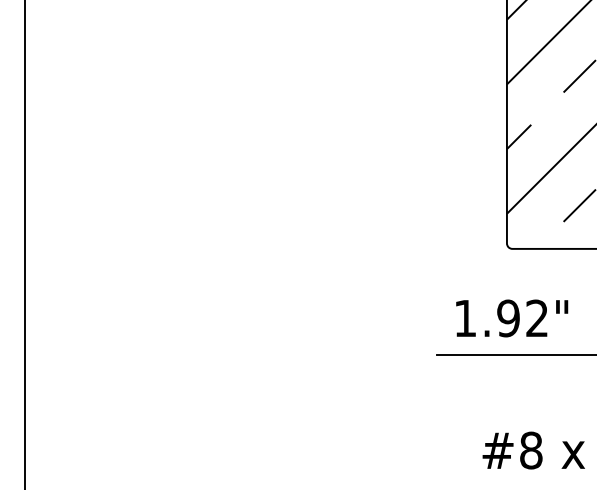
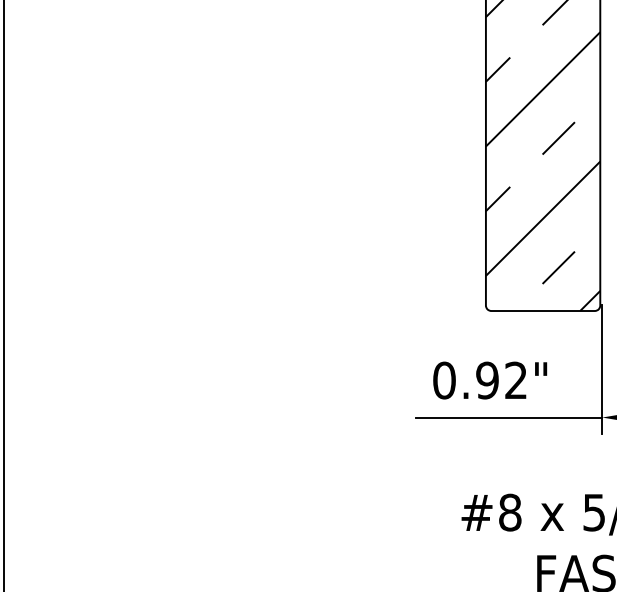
text: (465, 318) -> (444, 380), 1.92" -> 0.92"

